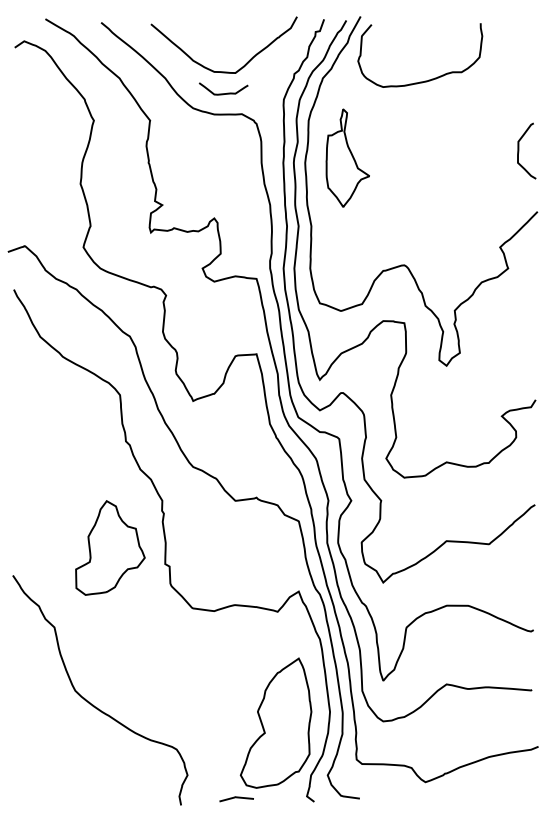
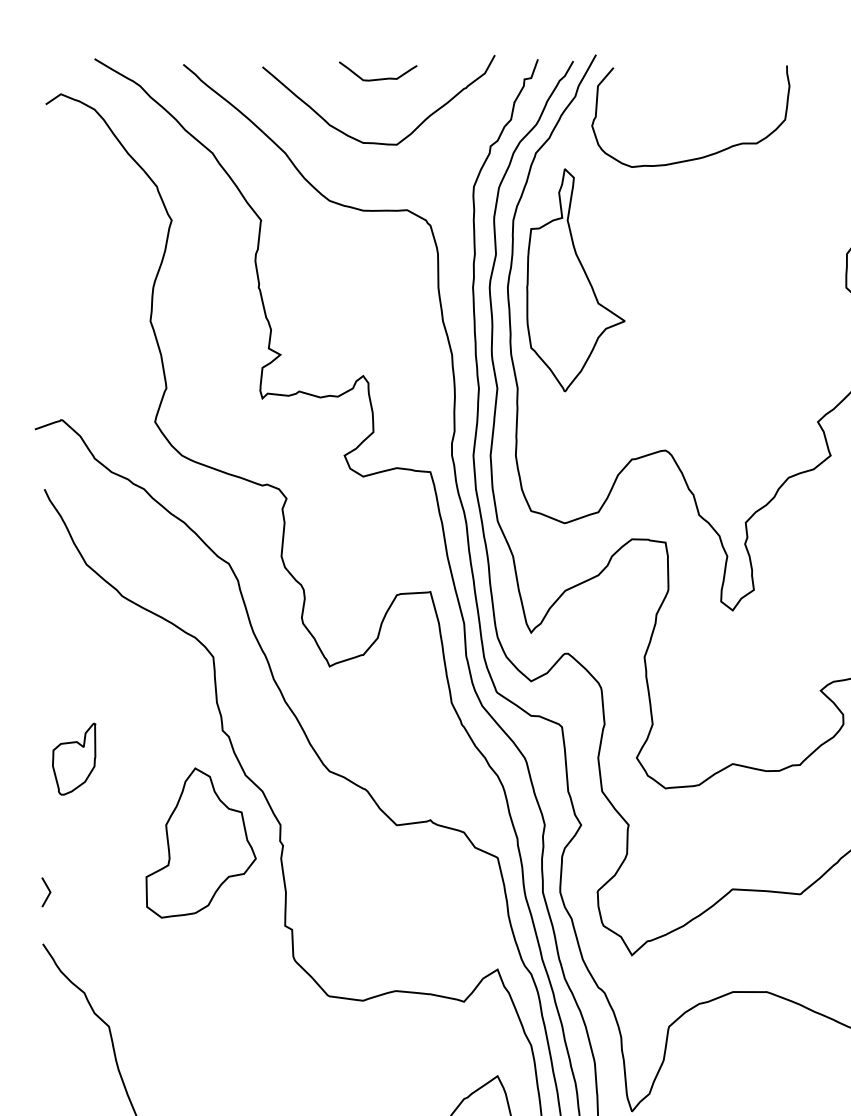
curve: (223, 93) -> (377, 78), moved
part: (347, 157) -> (575, 279), size x1.43
part: (32, 459) -> (74, 759), added
line: (15, 541) -> (46, 889), added
part: (110, 547) -> (201, 842), moved

